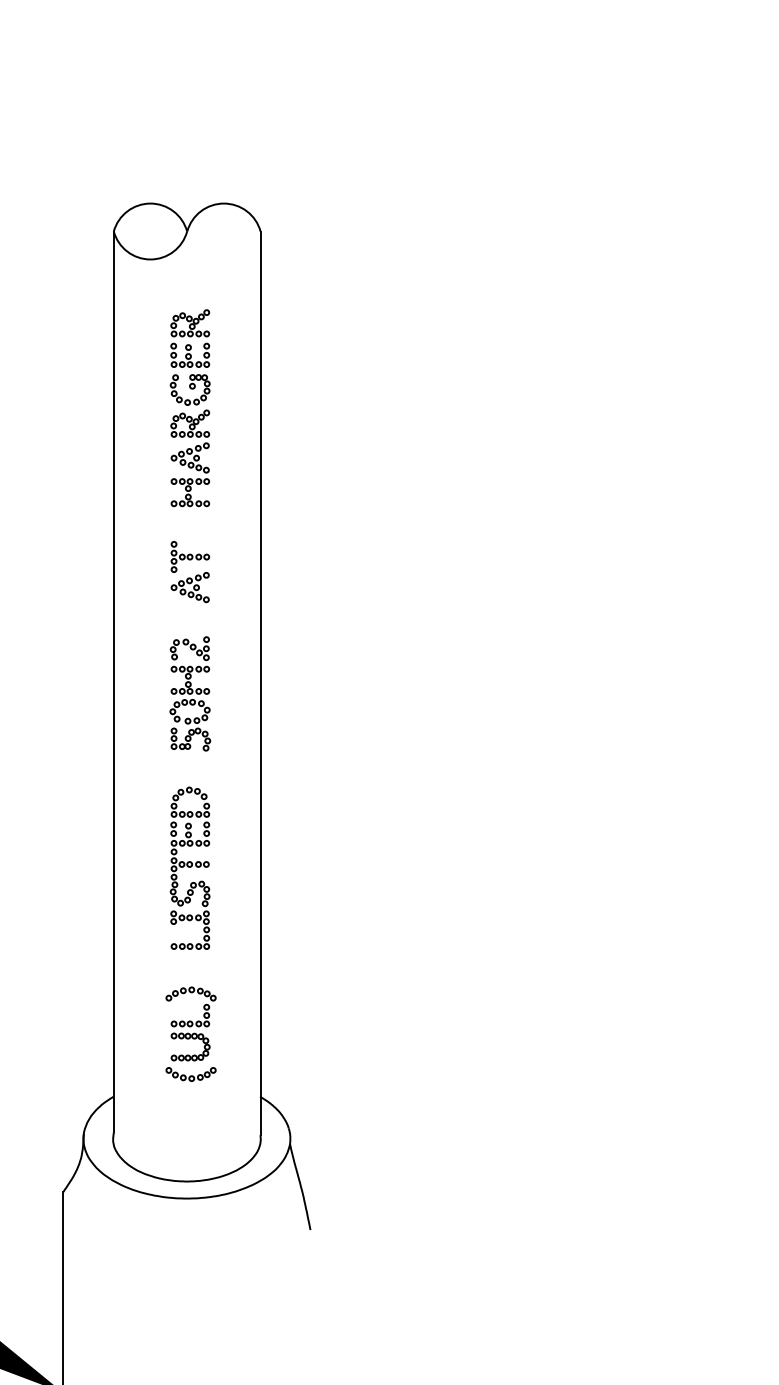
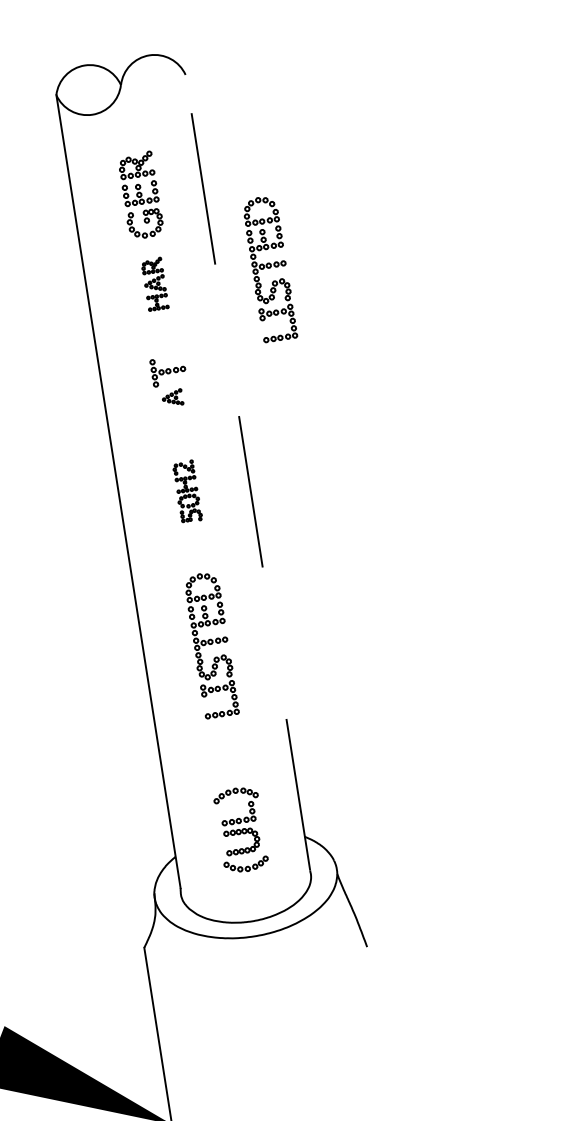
part: (190, 458) -> (155, 284), size x0.6
part: (319, 460) -> (269, 268), added
part: (189, 587) -> (172, 398), size x0.6
line: (260, 683) -> (247, 472), solid -> dashed
part: (190, 693) -> (187, 491), size x0.6
part: (190, 1033) -> (240, 829), moved

